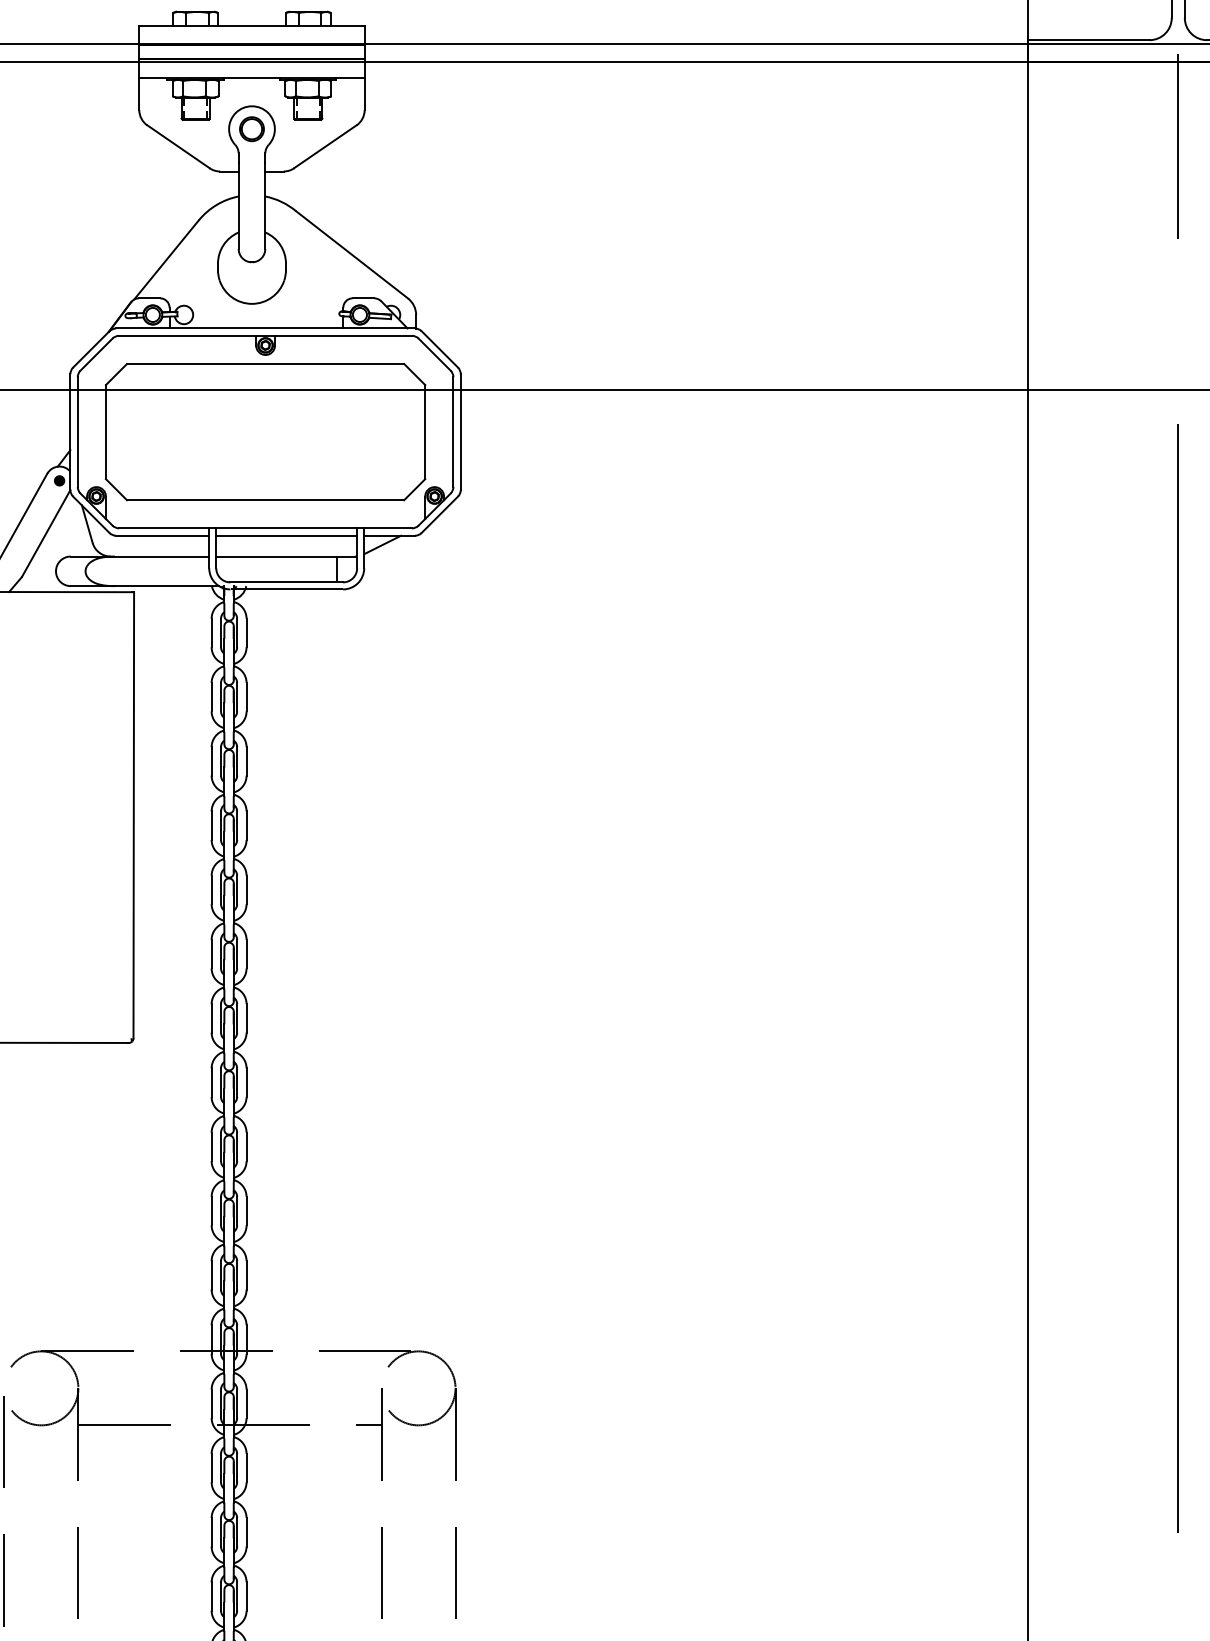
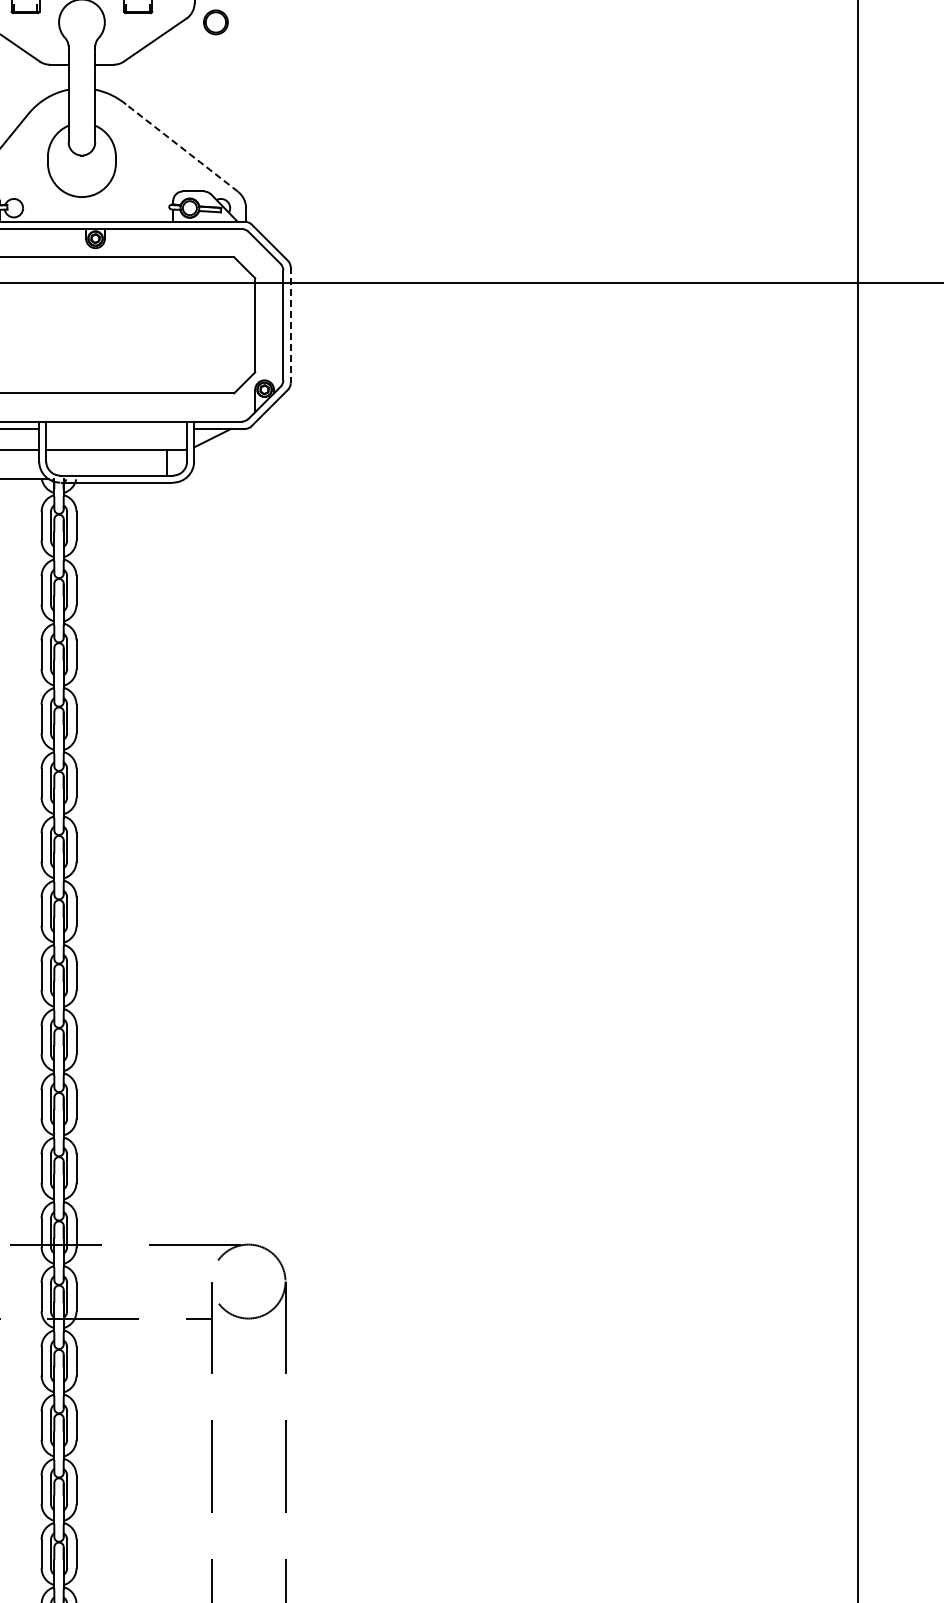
part: (251, 129) -> (215, 22), moved
line: (352, 254) -> (182, 147), solid -> dashed
line: (460, 432) -> (290, 325), solid -> dashed
line: (286, 535) -> (116, 428), removed

